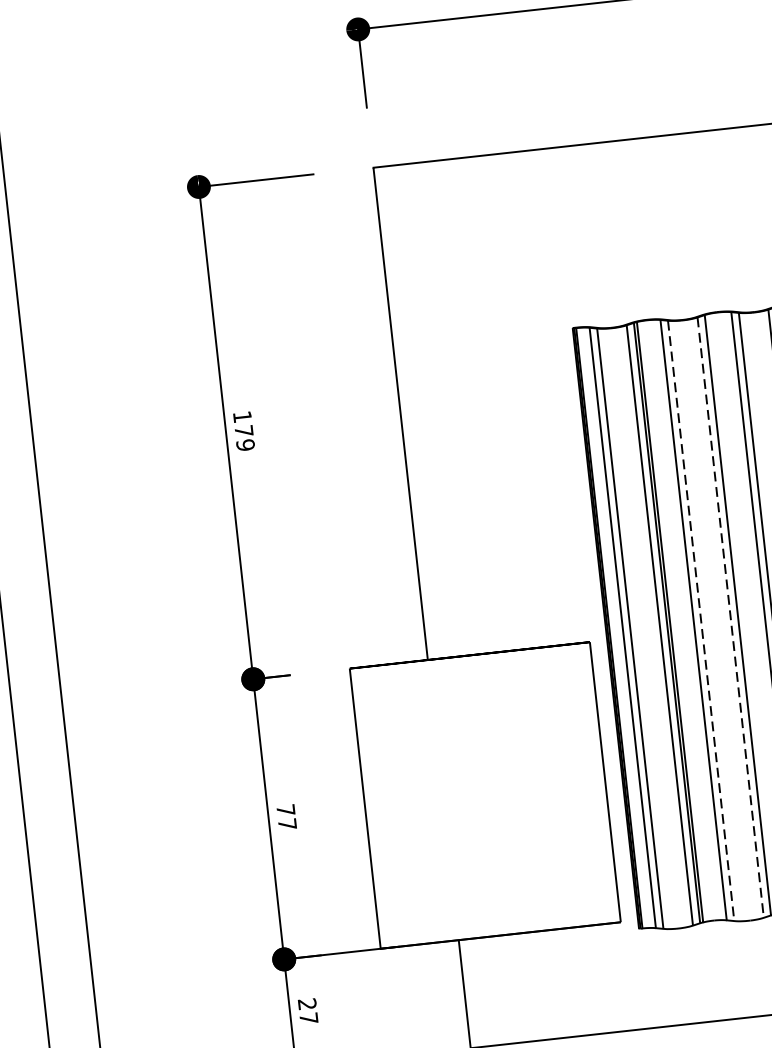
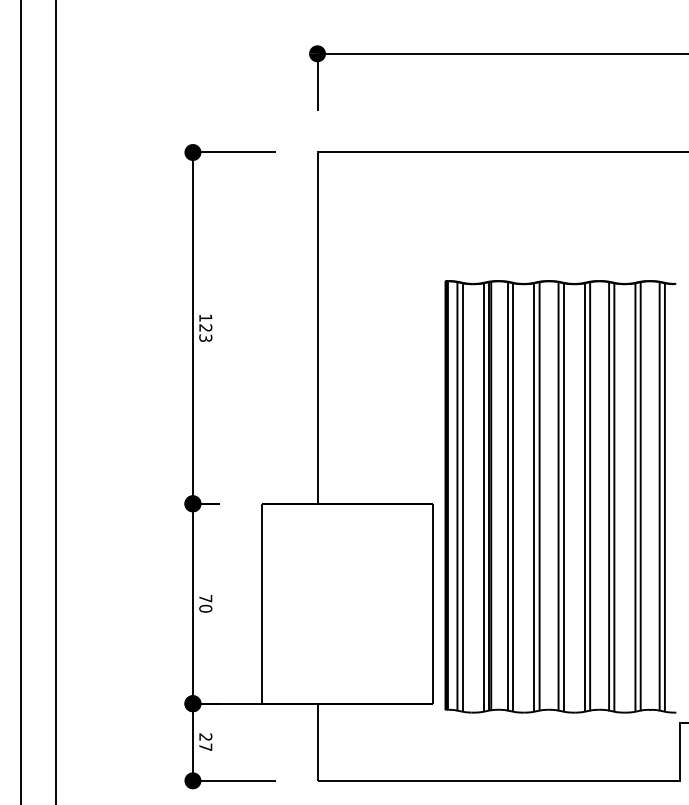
text: (244, 438) -> (205, 333), 179 -> 123
line: (730, 616) -> (534, 496), dashed -> solid
line: (701, 619) -> (513, 496), dashed -> solid
text: (287, 824) -> (205, 608), 77 -> 70

